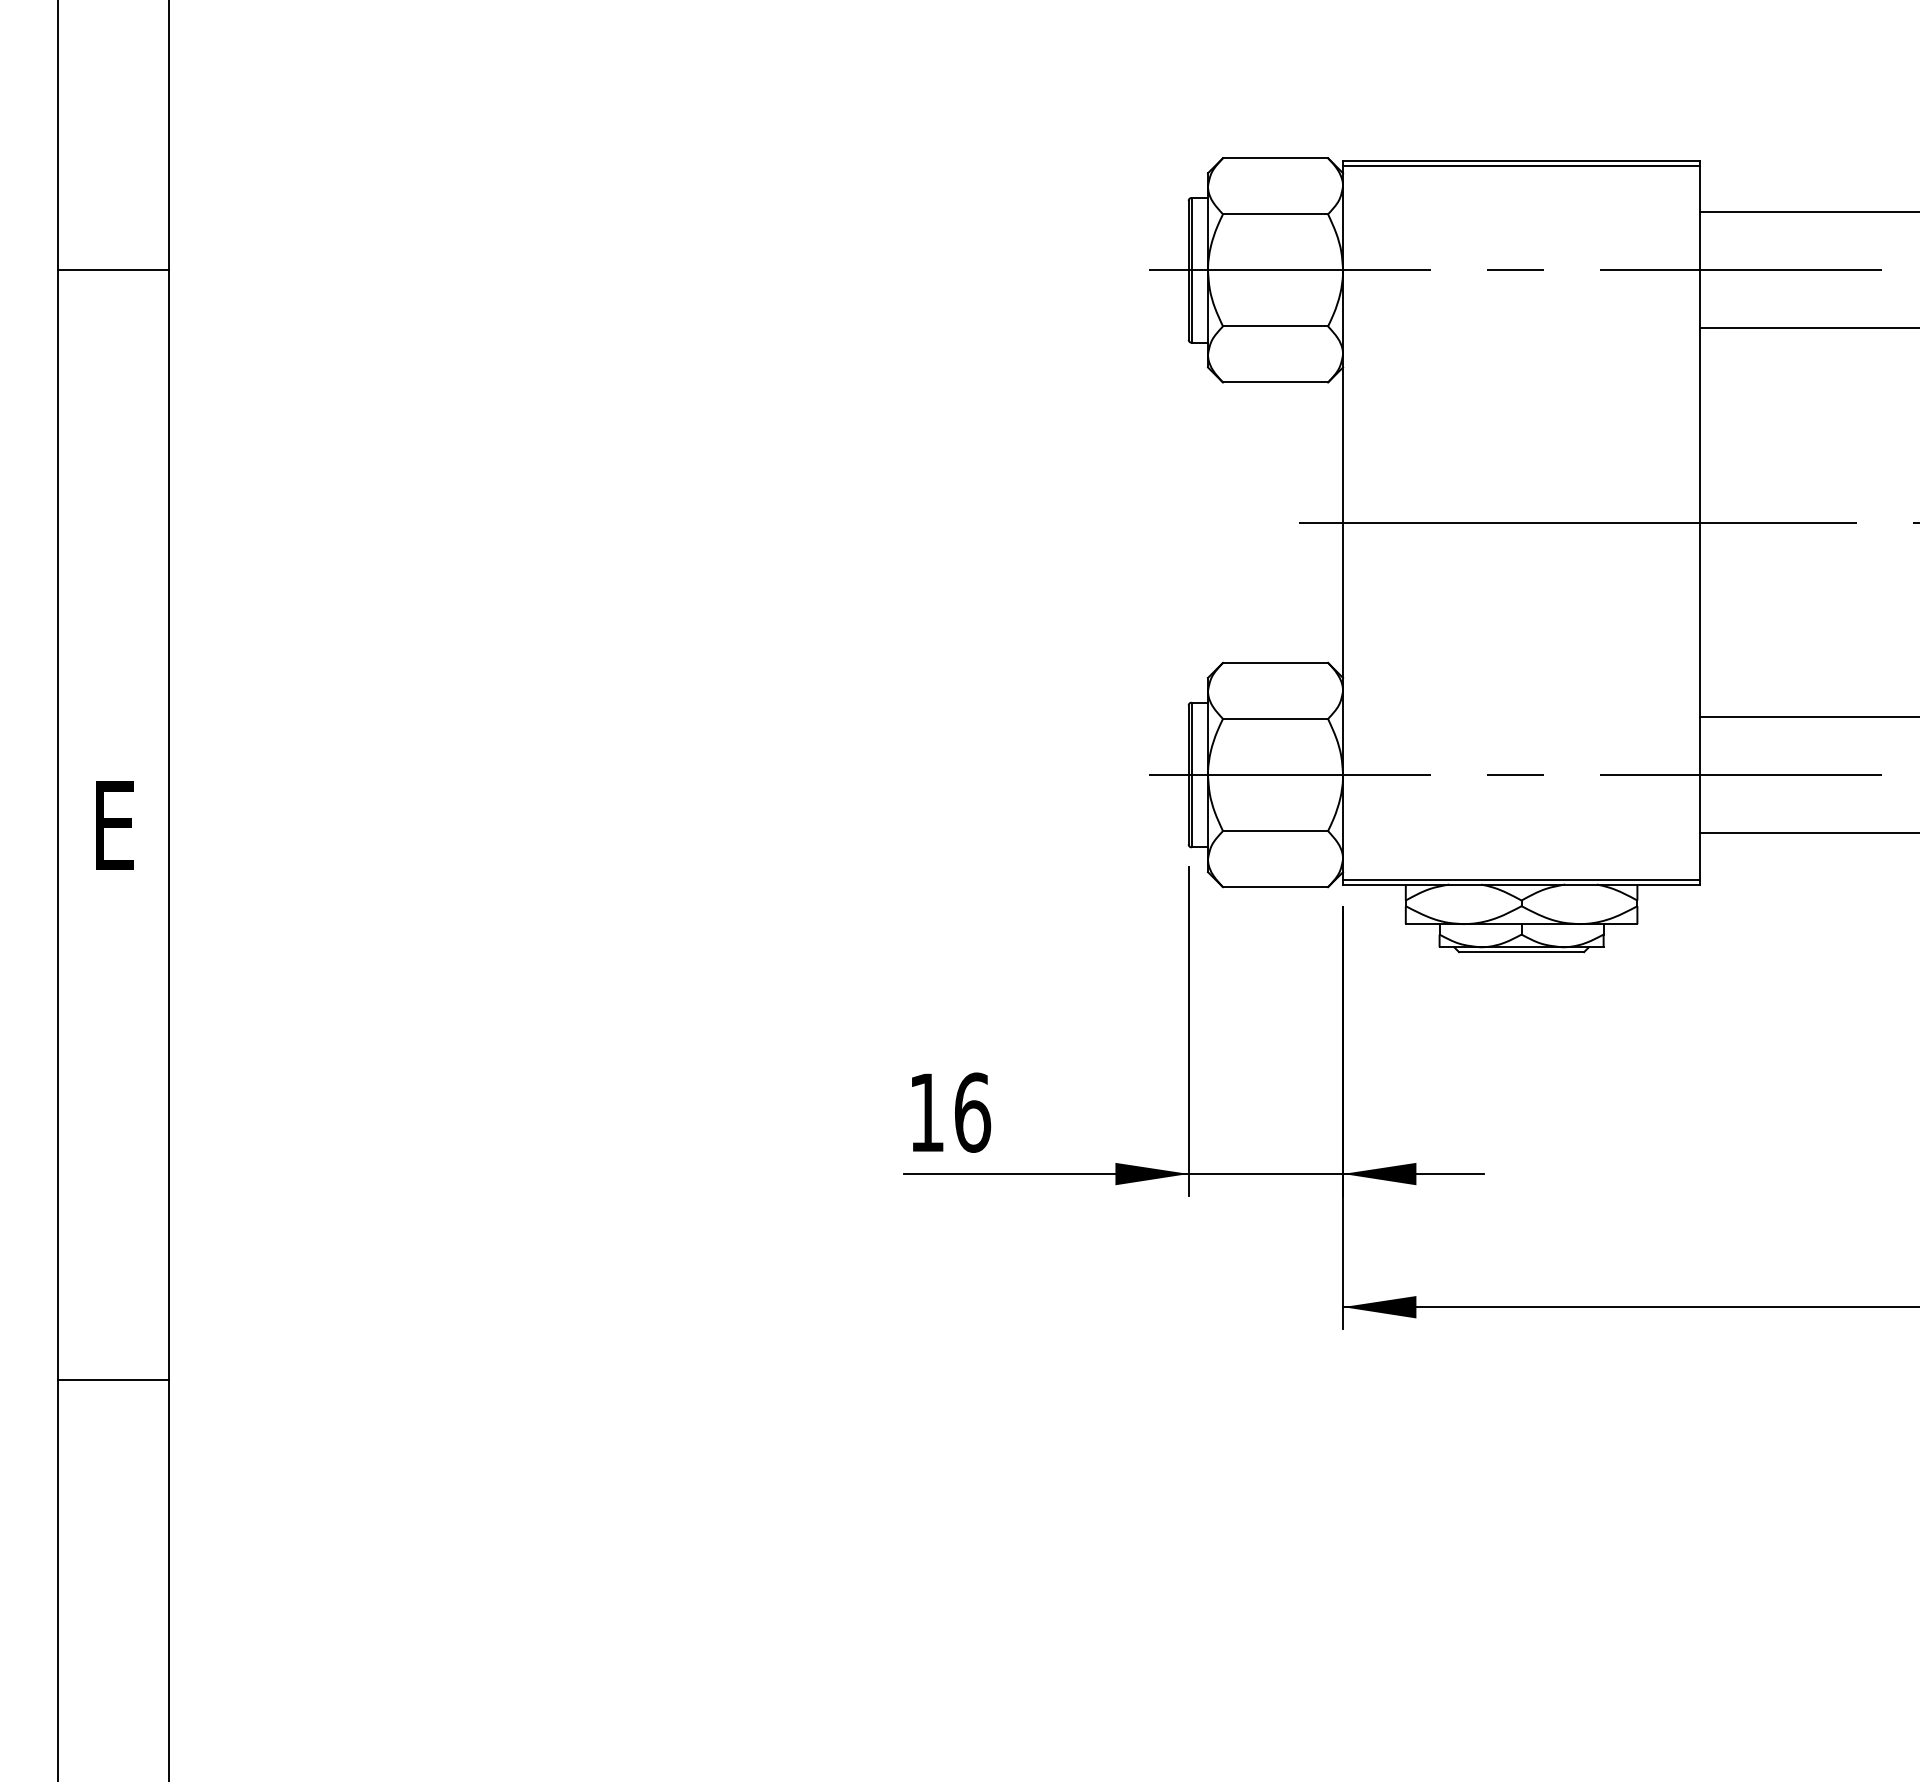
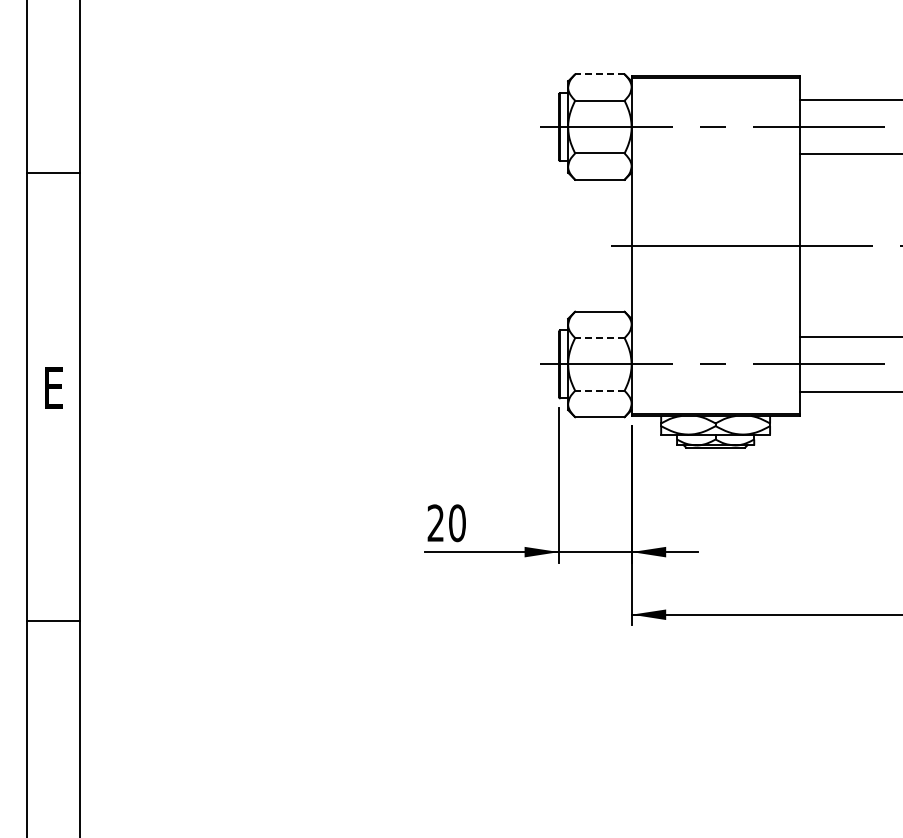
line: (1274, 158) -> (599, 74), solid -> dashed
line: (113, 271) -> (53, 173), moved
line: (1274, 719) -> (599, 338), solid -> dashed
line: (1274, 830) -> (599, 390), solid -> dashed
text: (949, 1111) -> (446, 522), 16 -> 20
line: (113, 1381) -> (53, 621), moved

